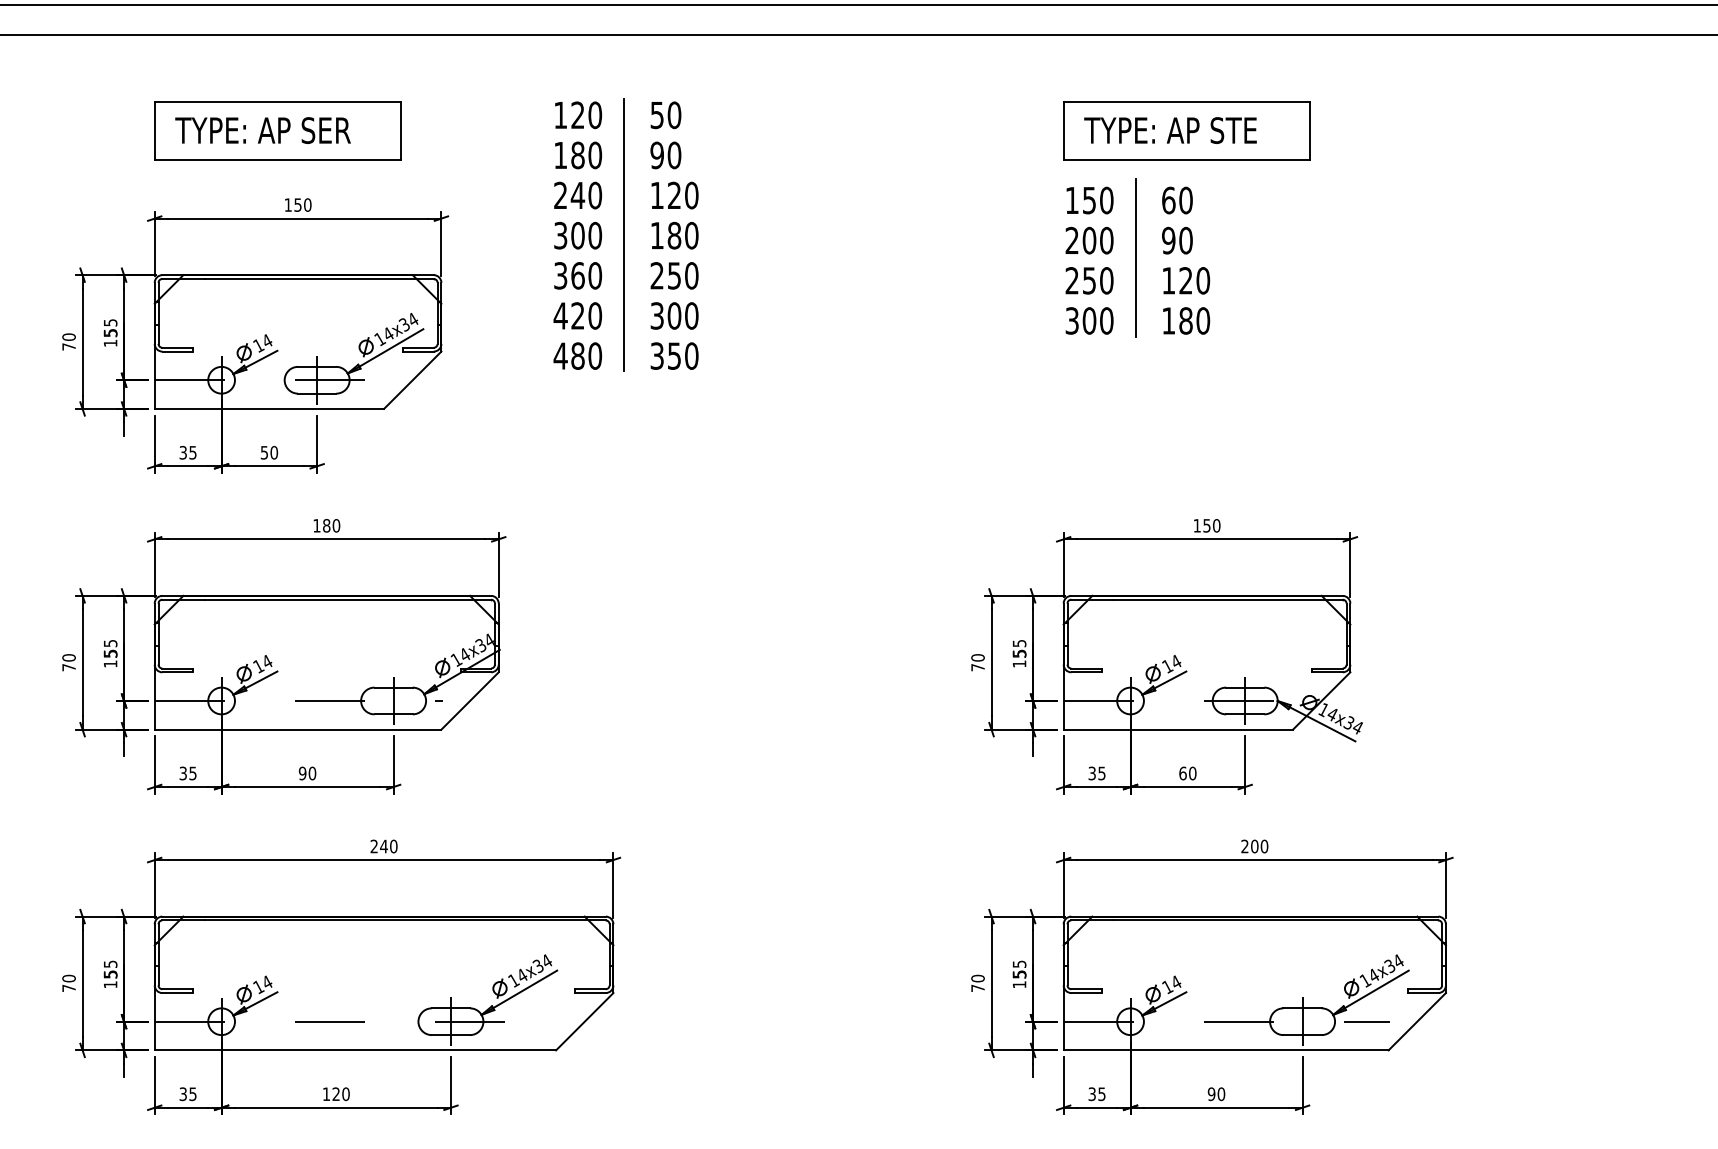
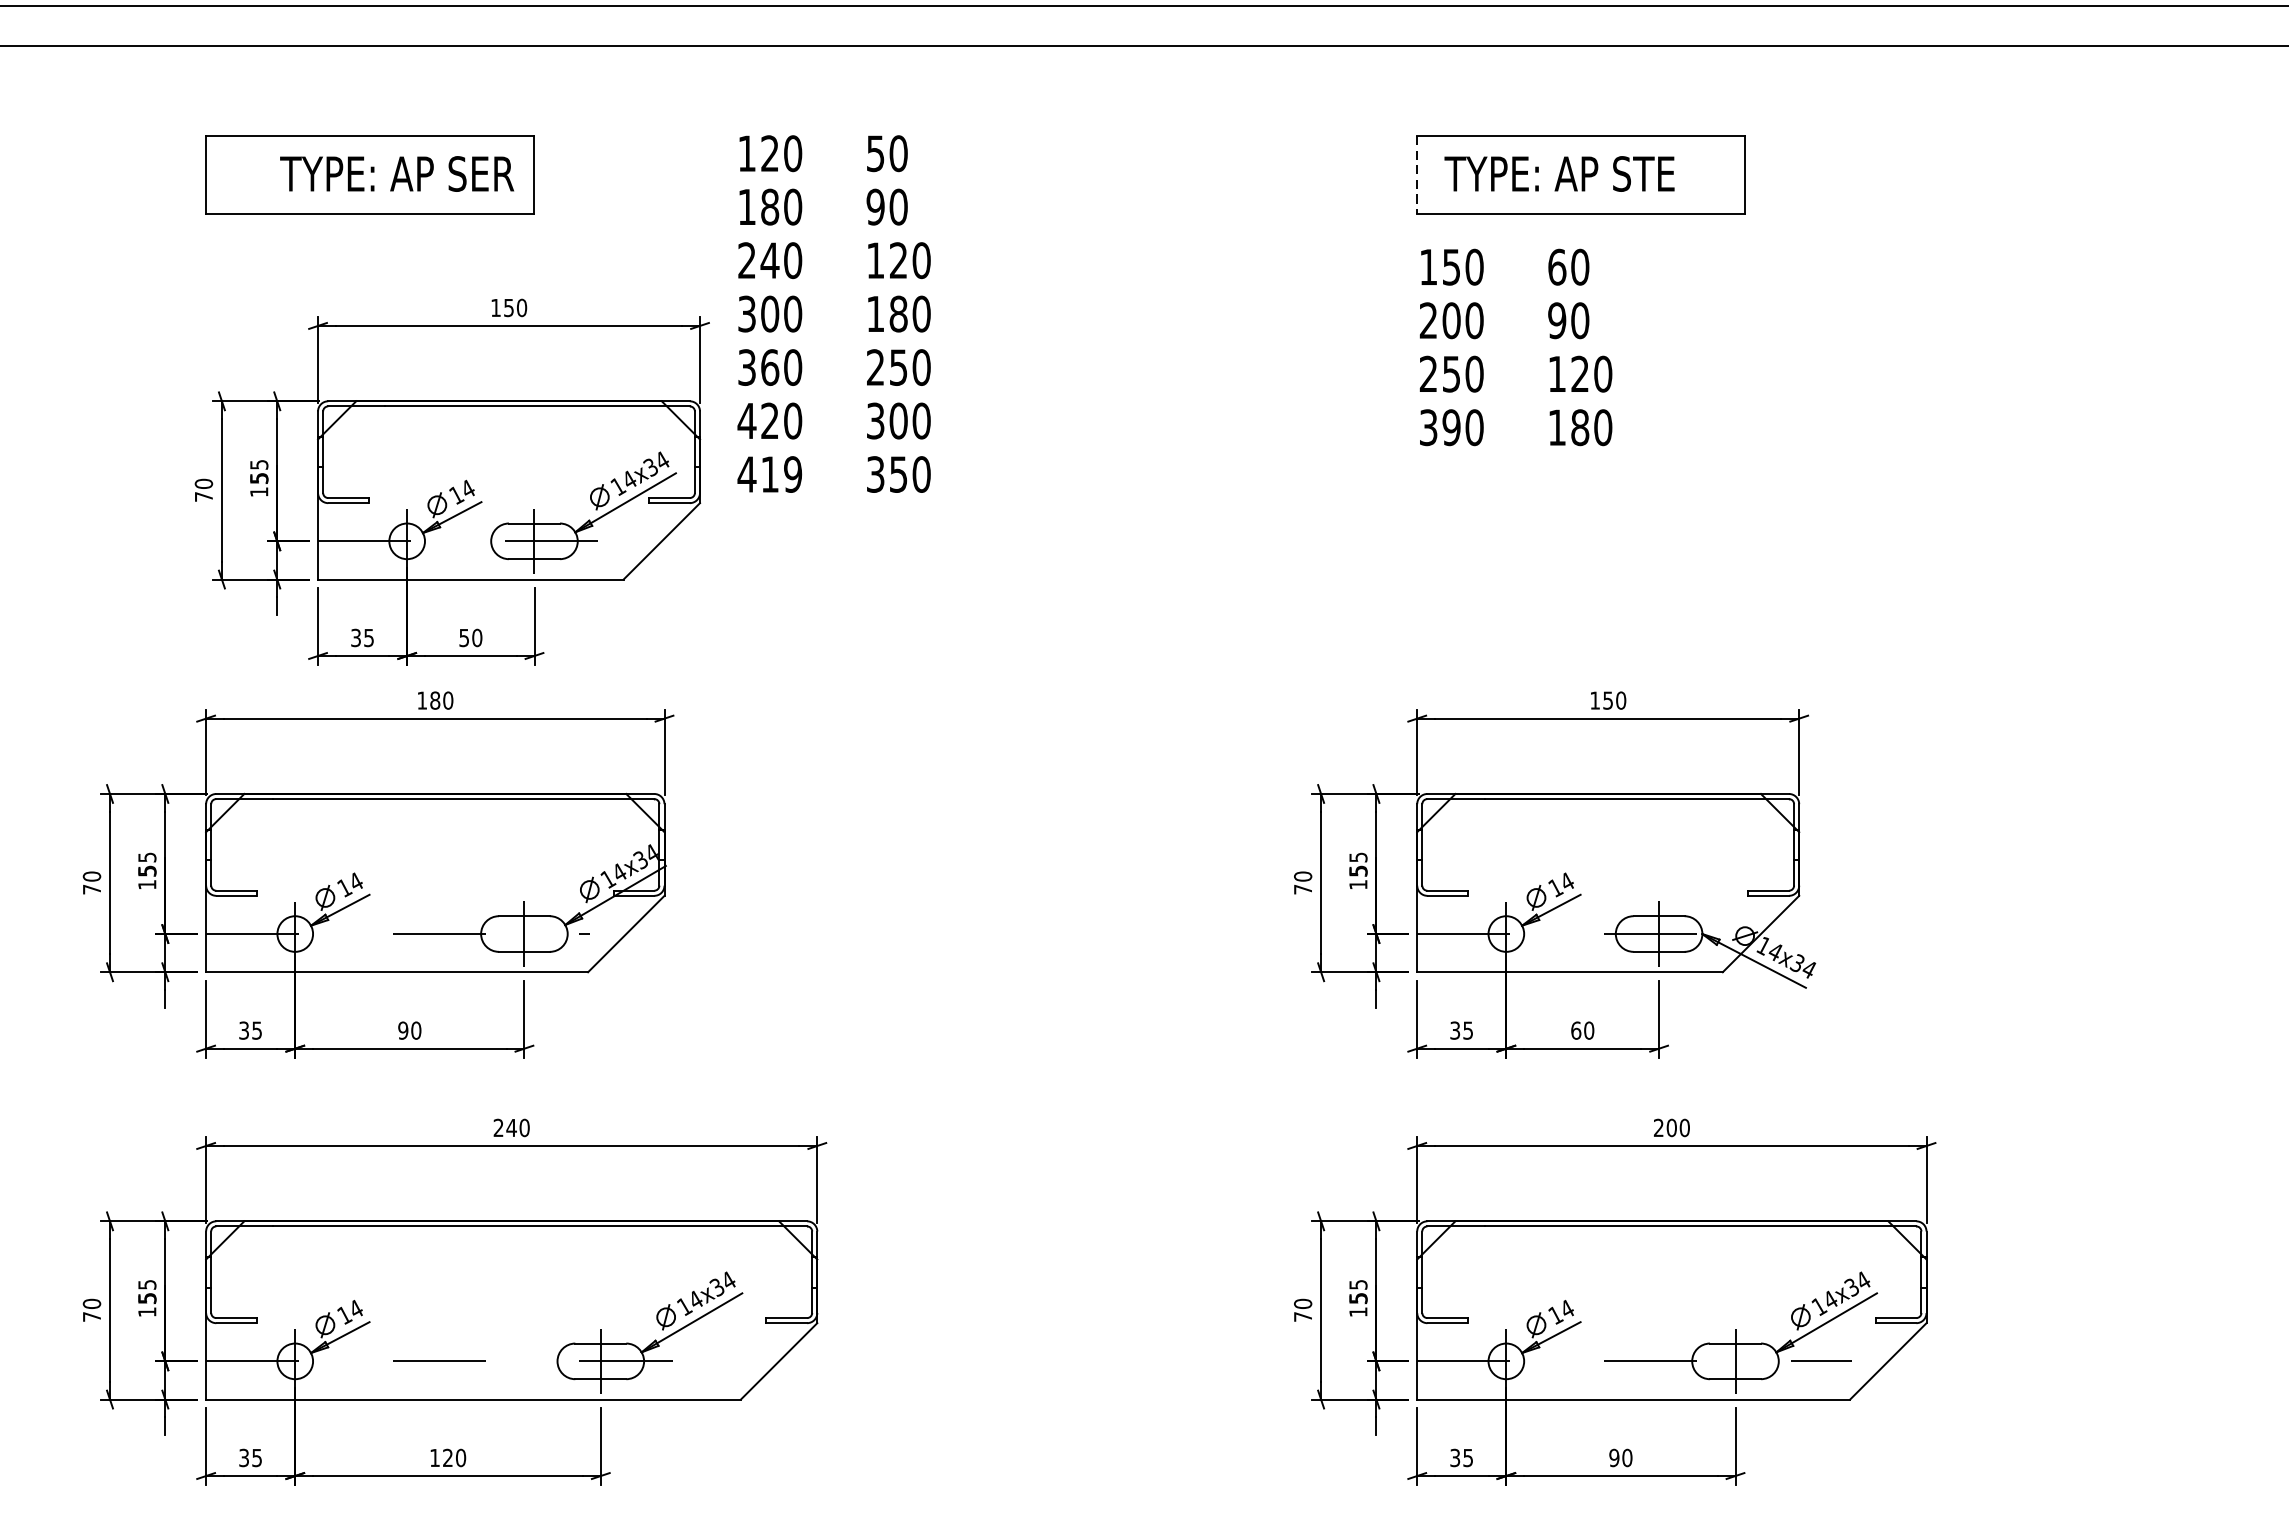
text: (262, 130) -> (396, 173), moved
line: (1063, 131) -> (1416, 175), solid -> dashed
line: (624, 234) -> (832, 312), removed
line: (1135, 257) -> (1512, 343), removed
text: (1089, 320) -> (1451, 427), 300 -> 390
part: (255, 335) -> (452, 481), moved
text: (586, 355) -> (781, 473), 480 -> 419

